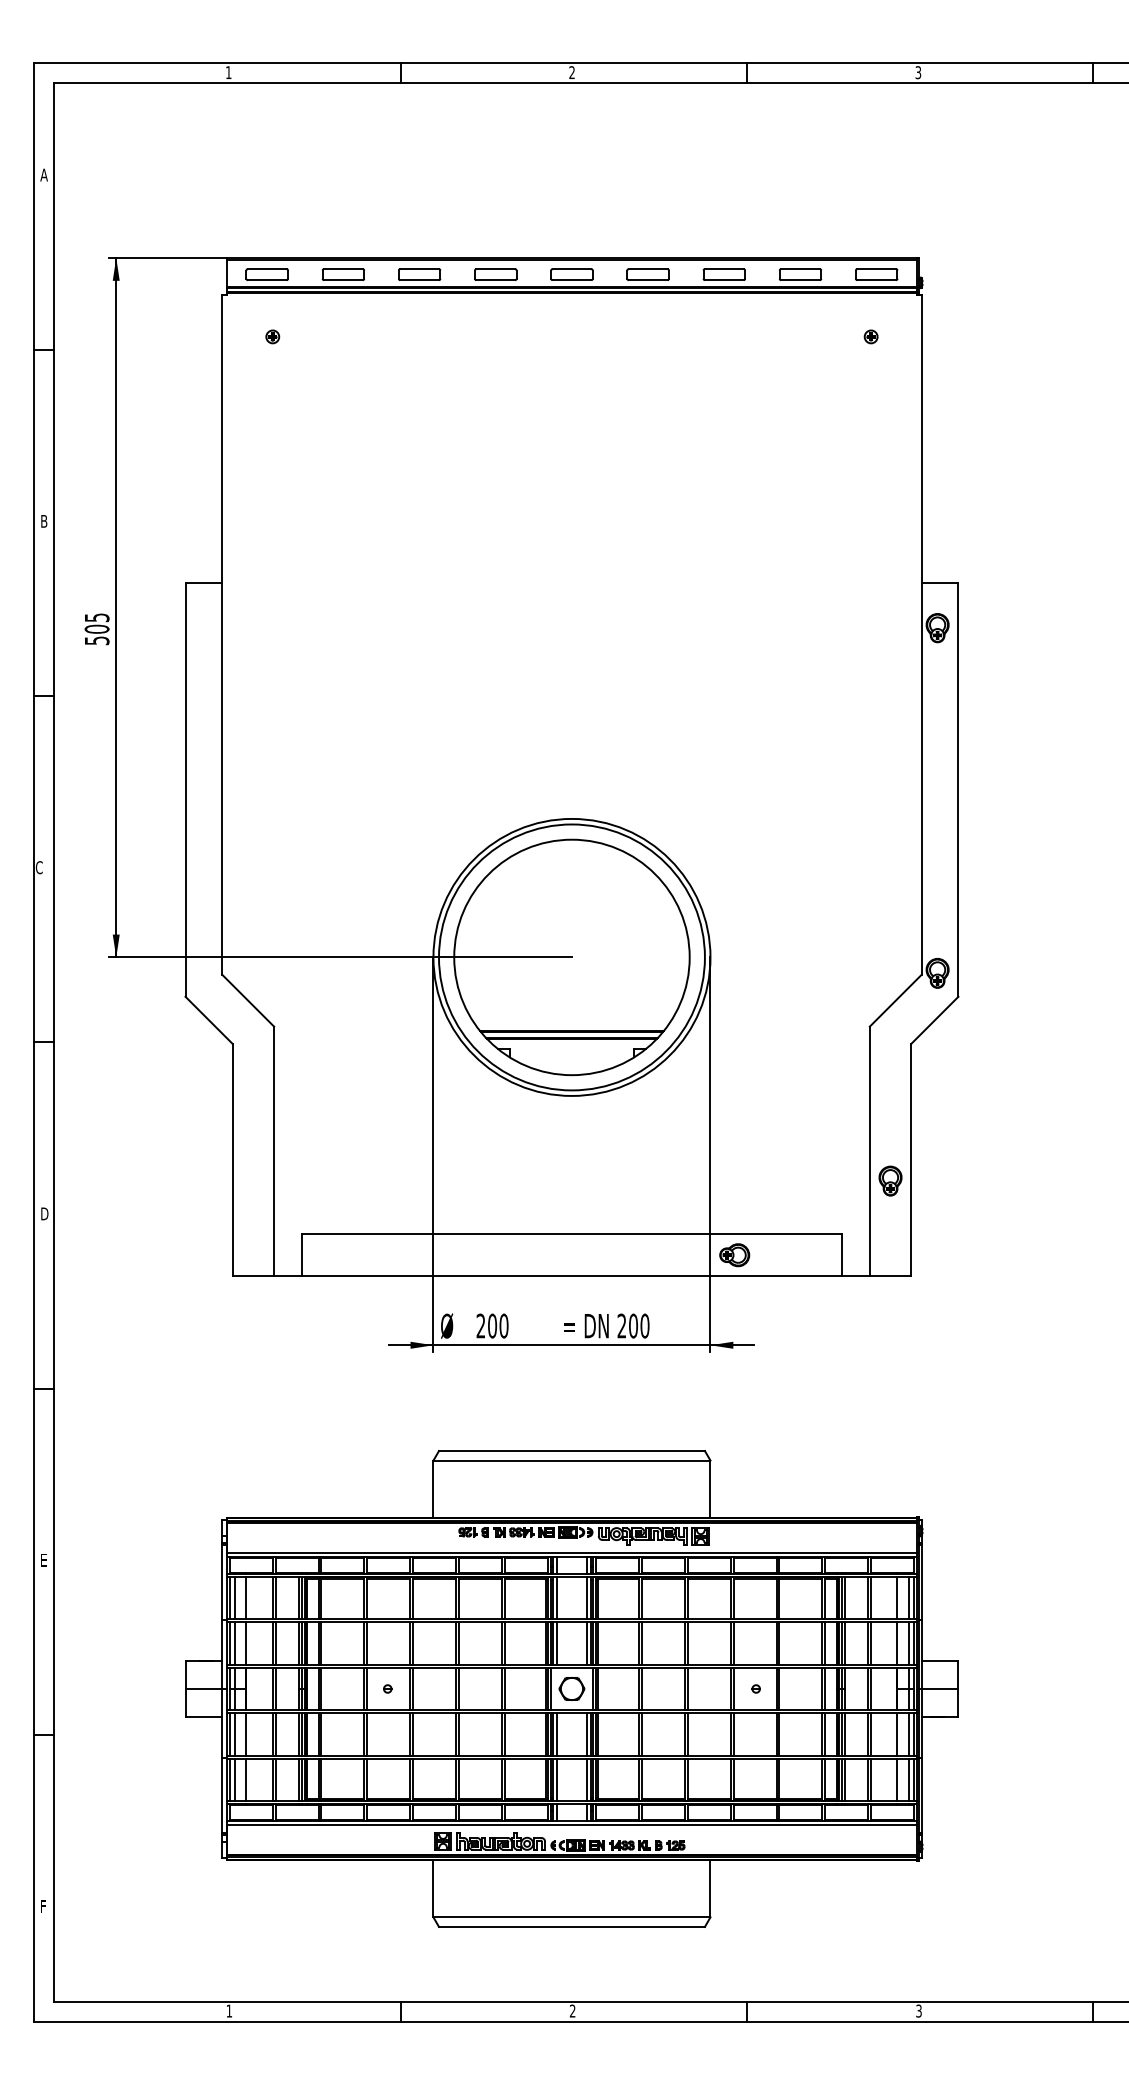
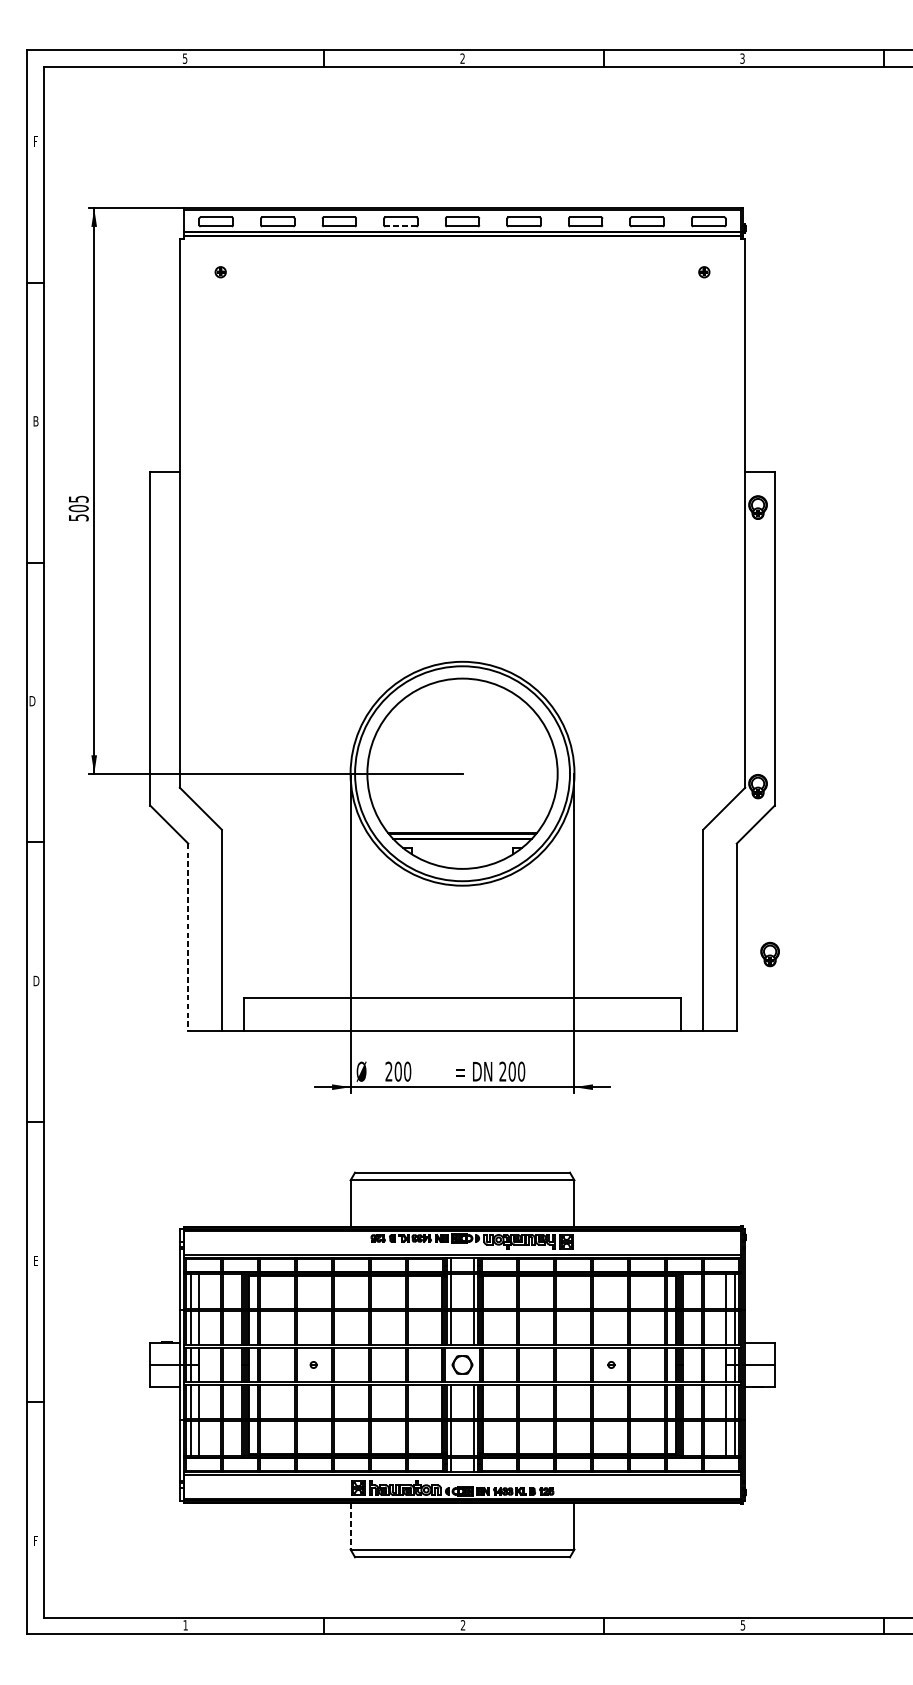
text: (228, 72) -> (184, 58), 1 -> 5
text: (43, 174) -> (35, 140), A -> F
line: (495, 280) -> (400, 226), solid -> dashed
text: (39, 867) -> (32, 701), C -> D
line: (232, 1160) -> (188, 937), solid -> dashed
part: (890, 1180) -> (770, 954), moved
part: (734, 1255) -> (593, 1014), removed
line: (433, 1888) -> (350, 1526), solid -> dashed
text: (918, 2010) -> (742, 1624), 3 -> 5

